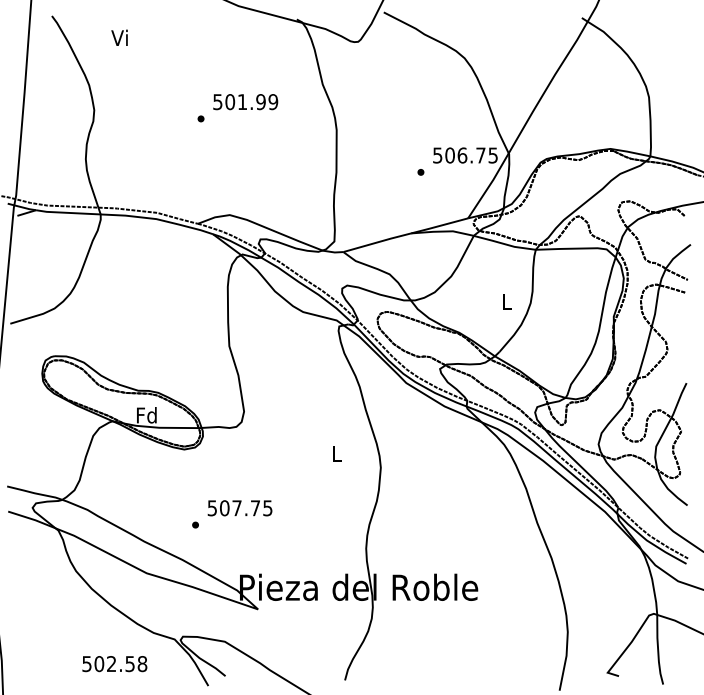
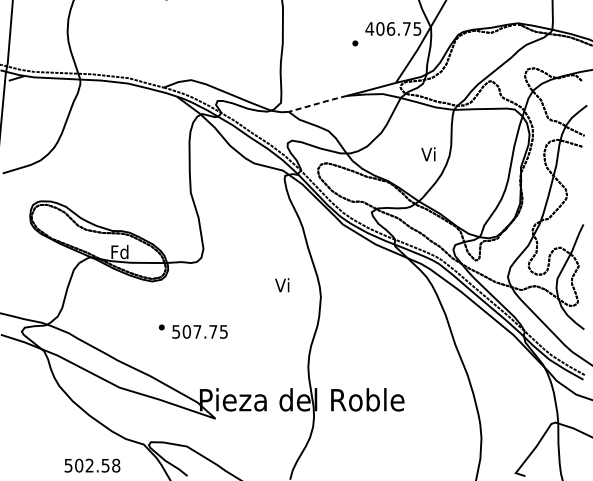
text: (437, 155) -> (369, 28), 506.75 -> 406.75
line: (377, 242) -> (318, 103), solid -> dashed
text: (505, 301) -> (427, 154), L -> Vi
text: (335, 453) -> (281, 284), L -> Vi
part: (195, 524) -> (161, 326), moved

